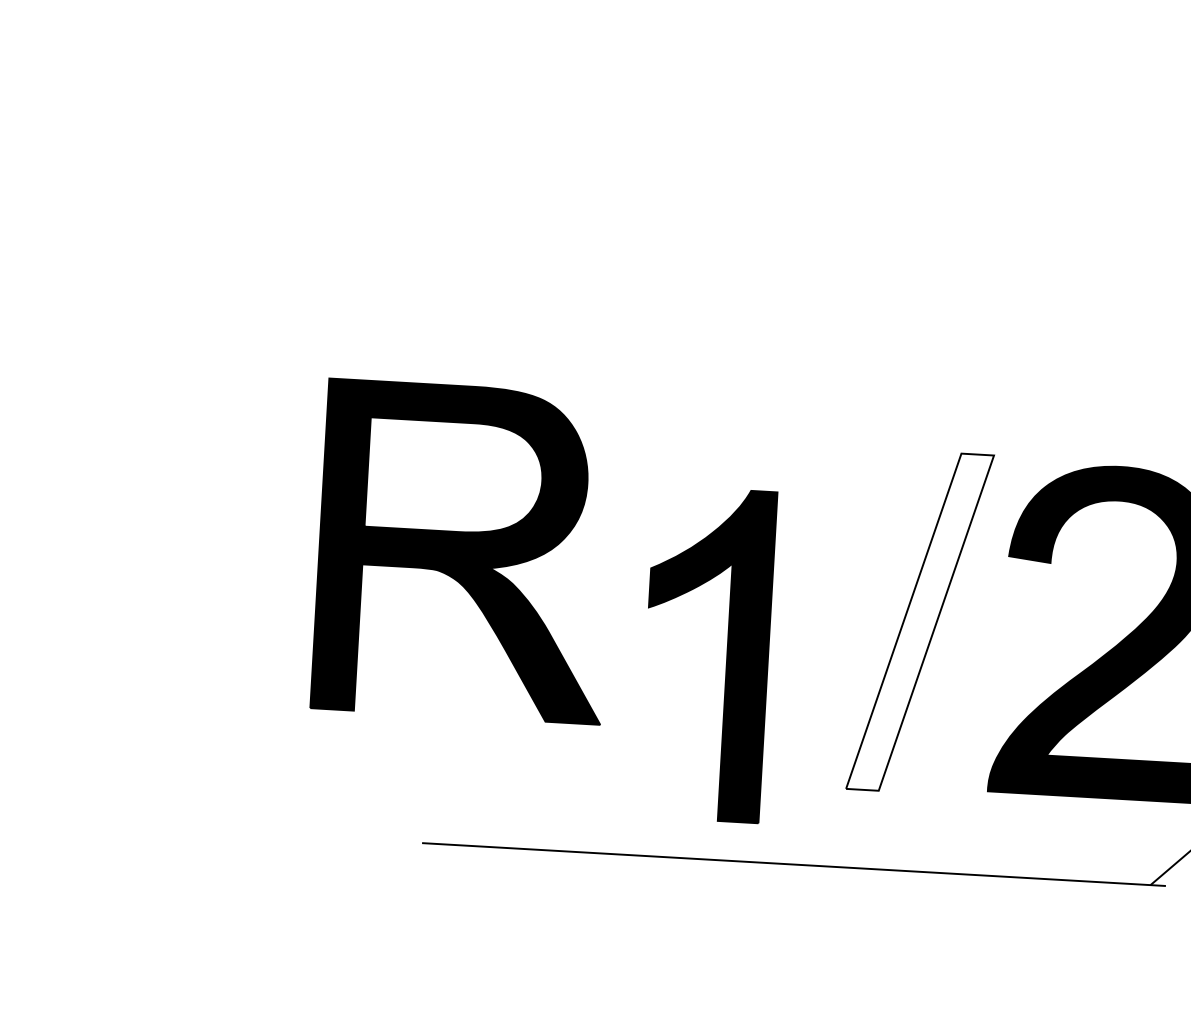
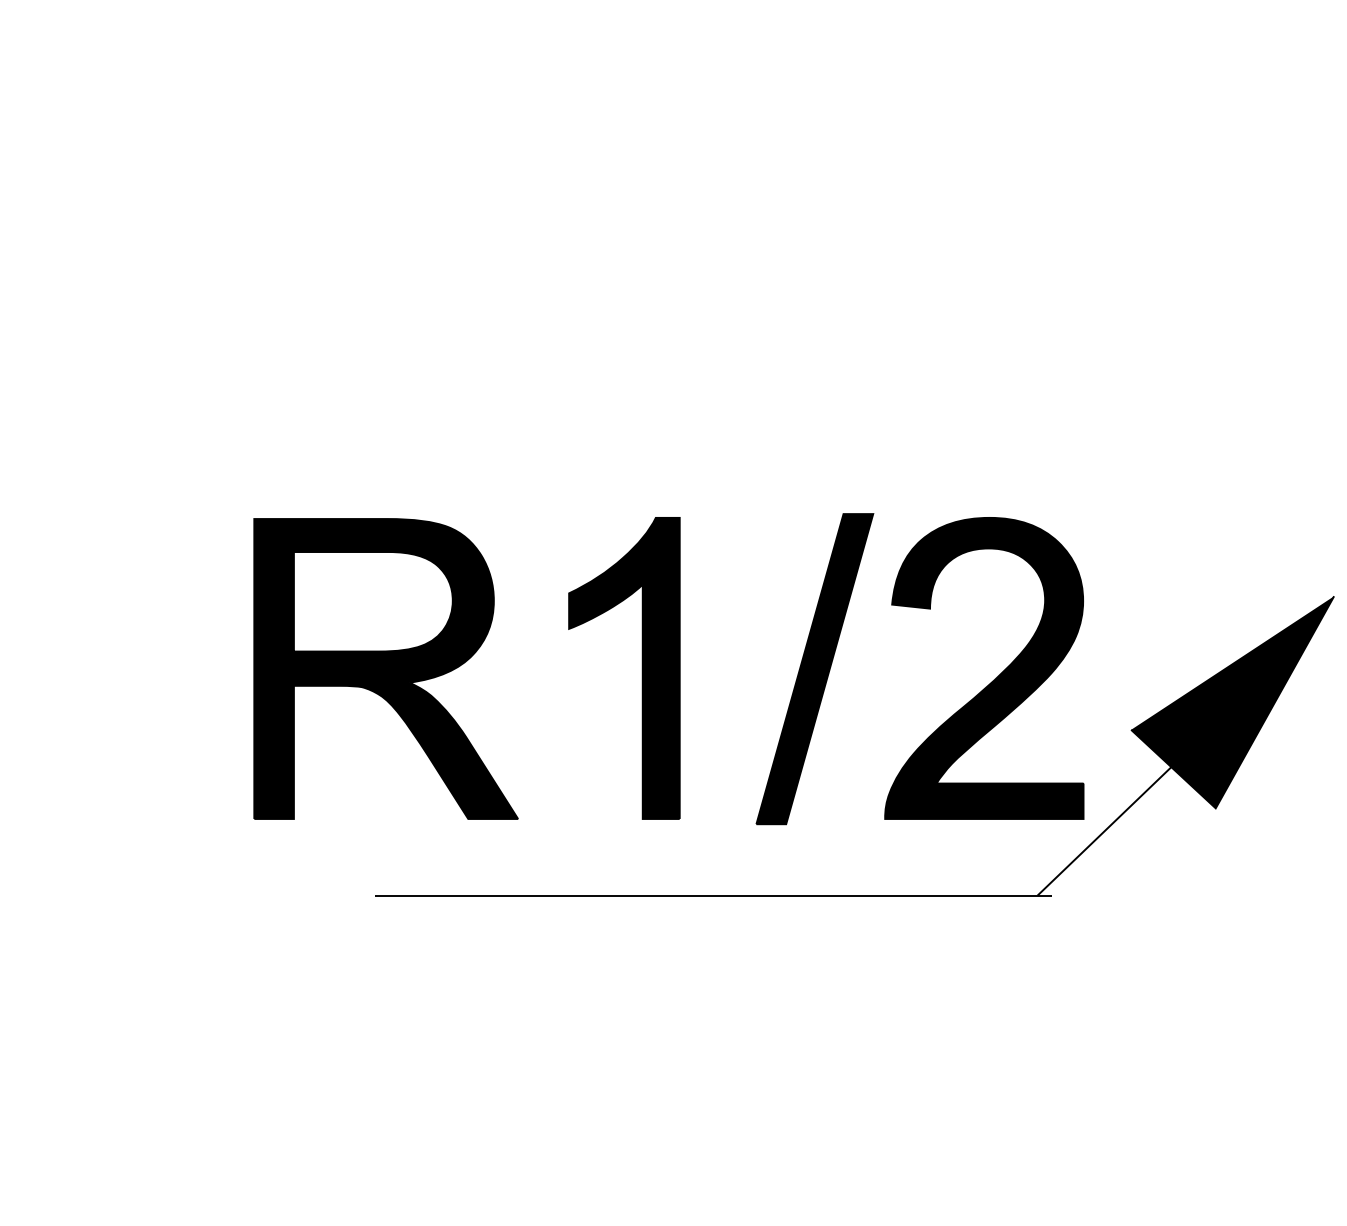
part: (464, 551) -> (385, 668), moved
fill: (919, 622) -> (814, 669), added
part: (725, 655) -> (641, 668), moved

